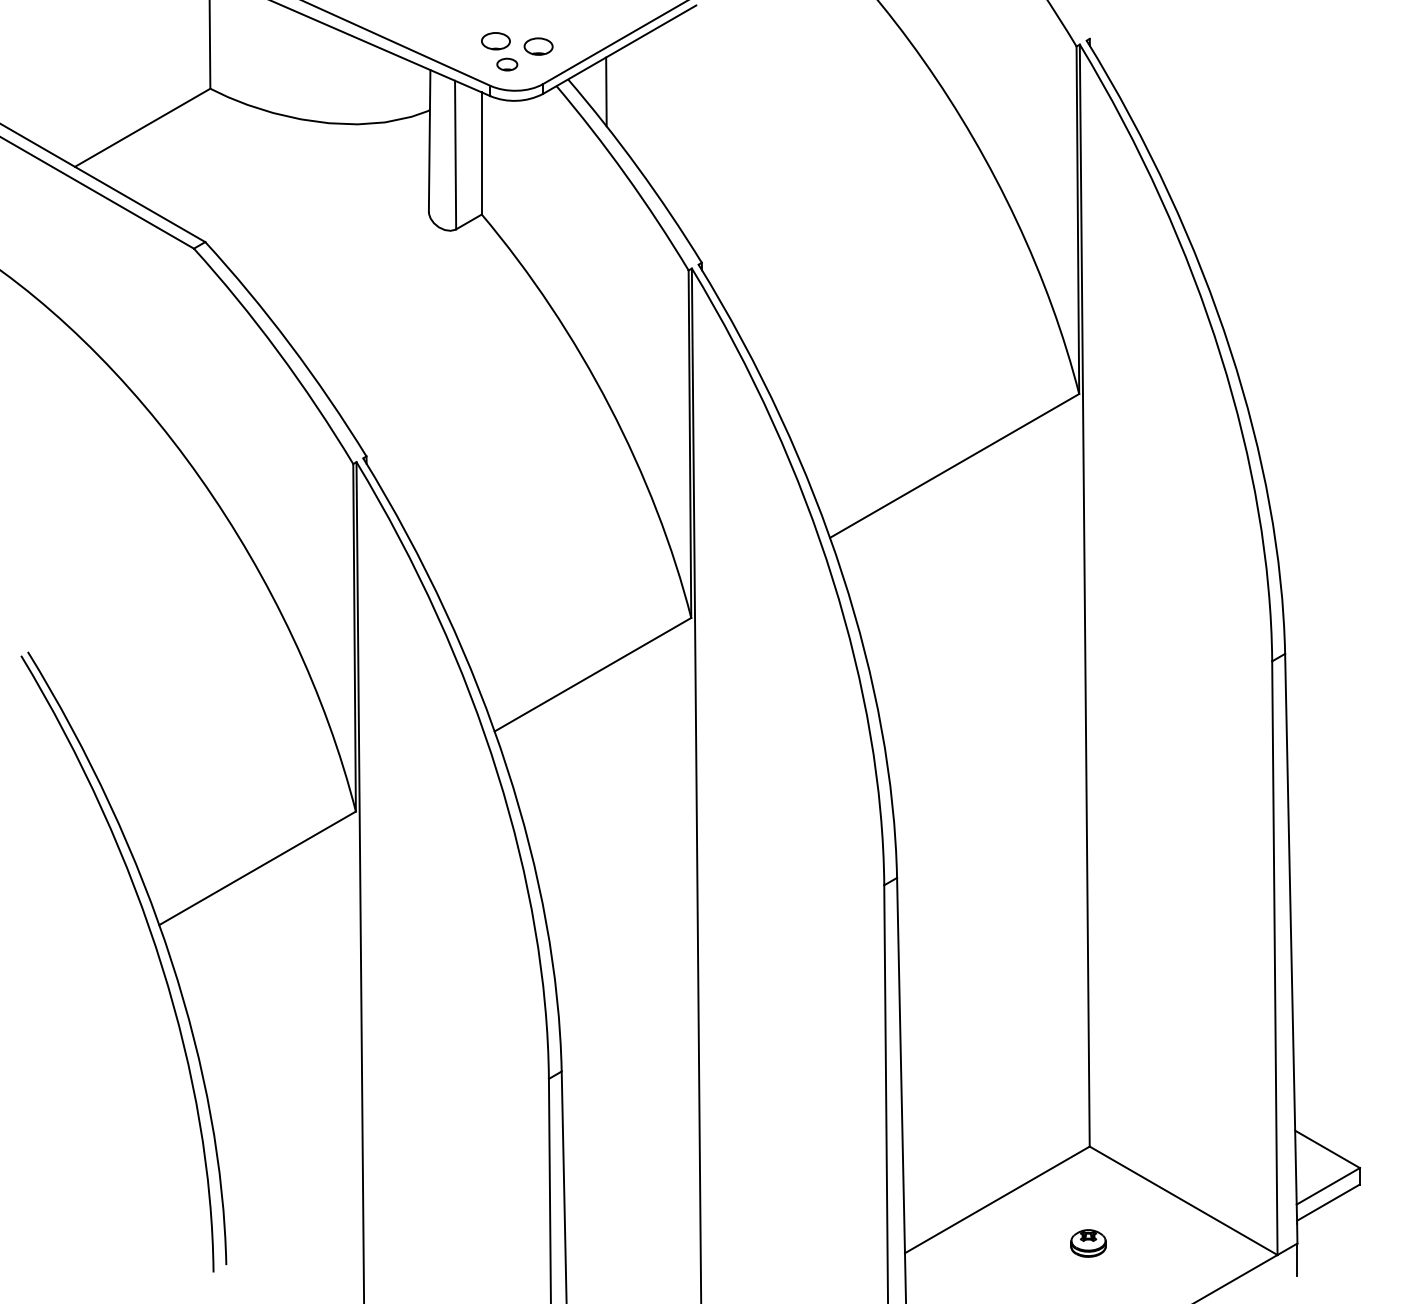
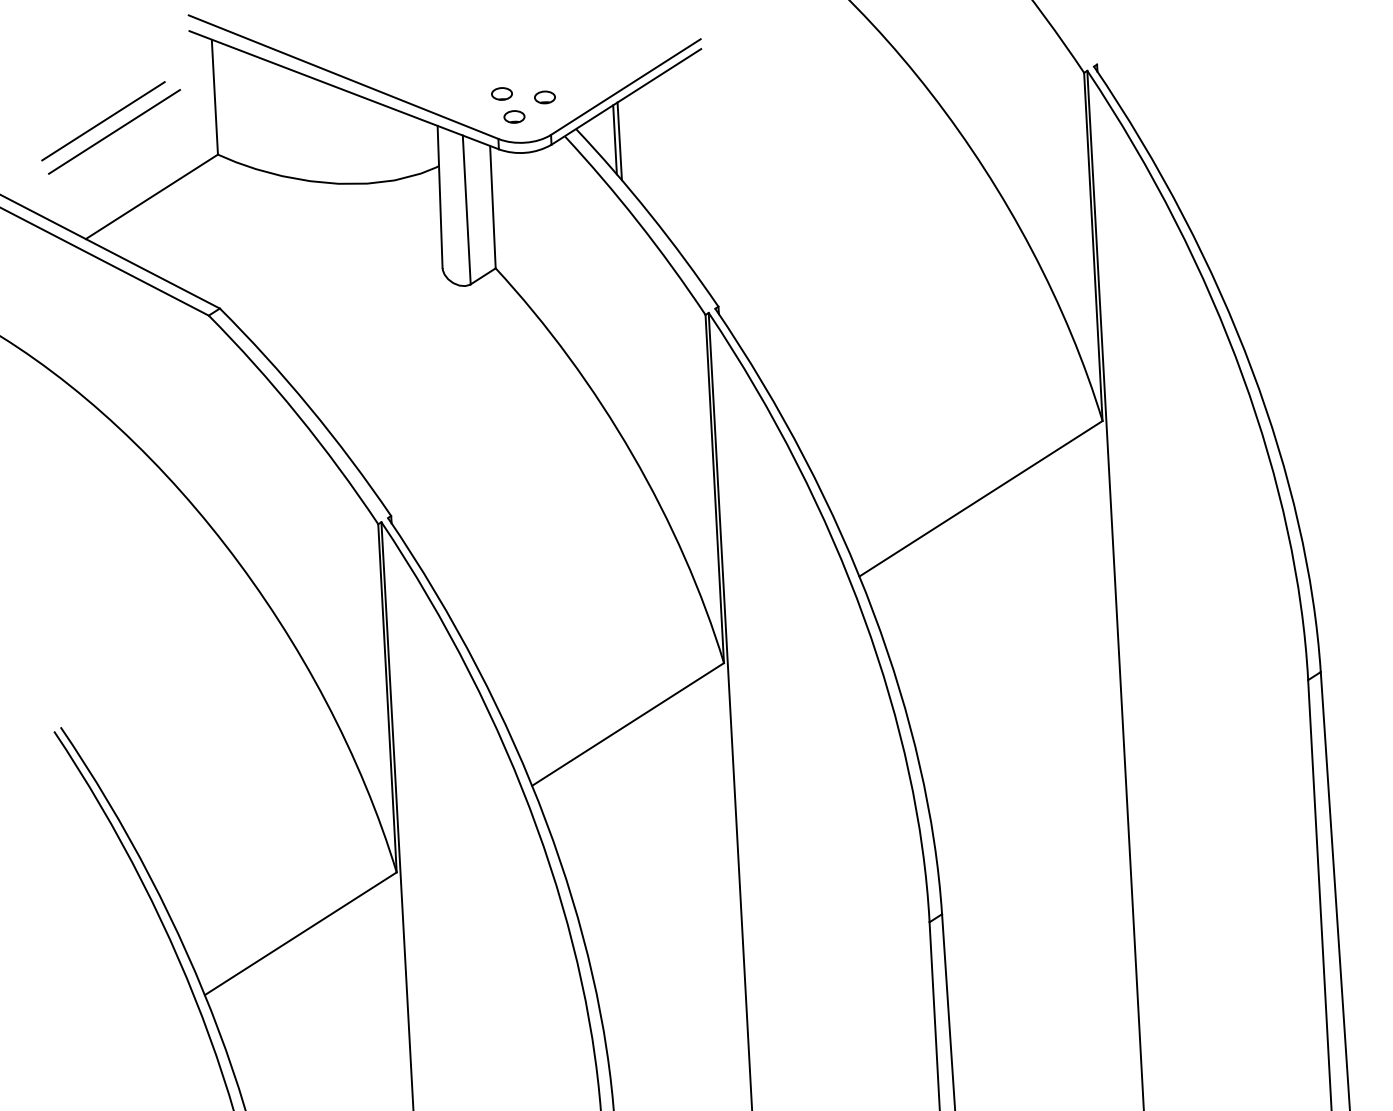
part: (495, 40) -> (501, 93), size x0.71
part: (538, 46) -> (544, 97), size x0.71
line: (97, 50) -> (103, 121), added
line: (108, 61) -> (114, 131), added
line: (610, 93) -> (619, 141), added

